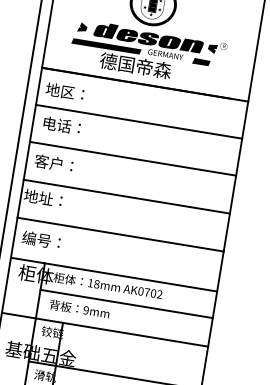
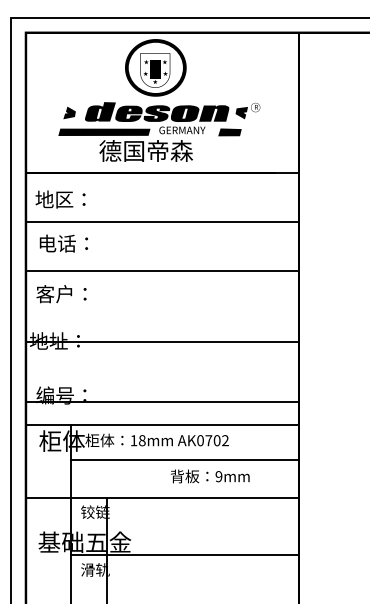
line: (126, 196) -> (161, 341), moved
line: (120, 234) -> (161, 401), moved
text: (79, 309) -> (210, 476), moved

